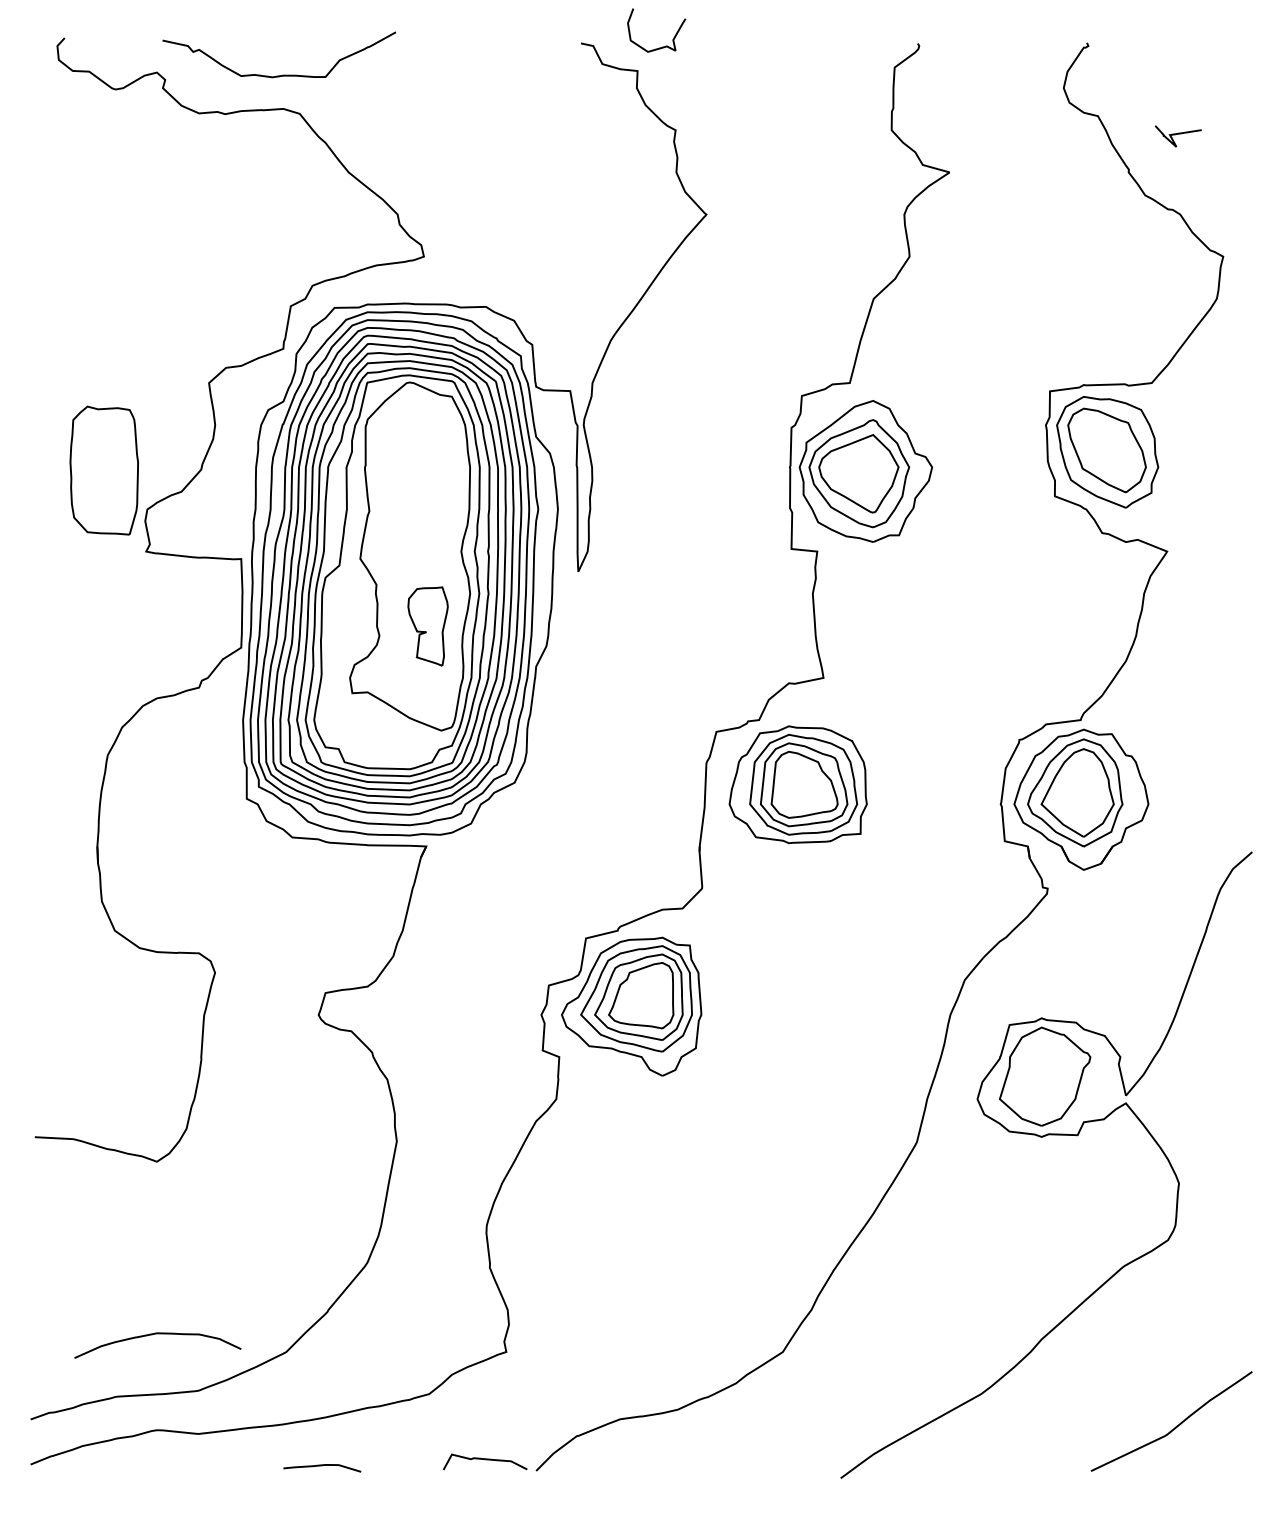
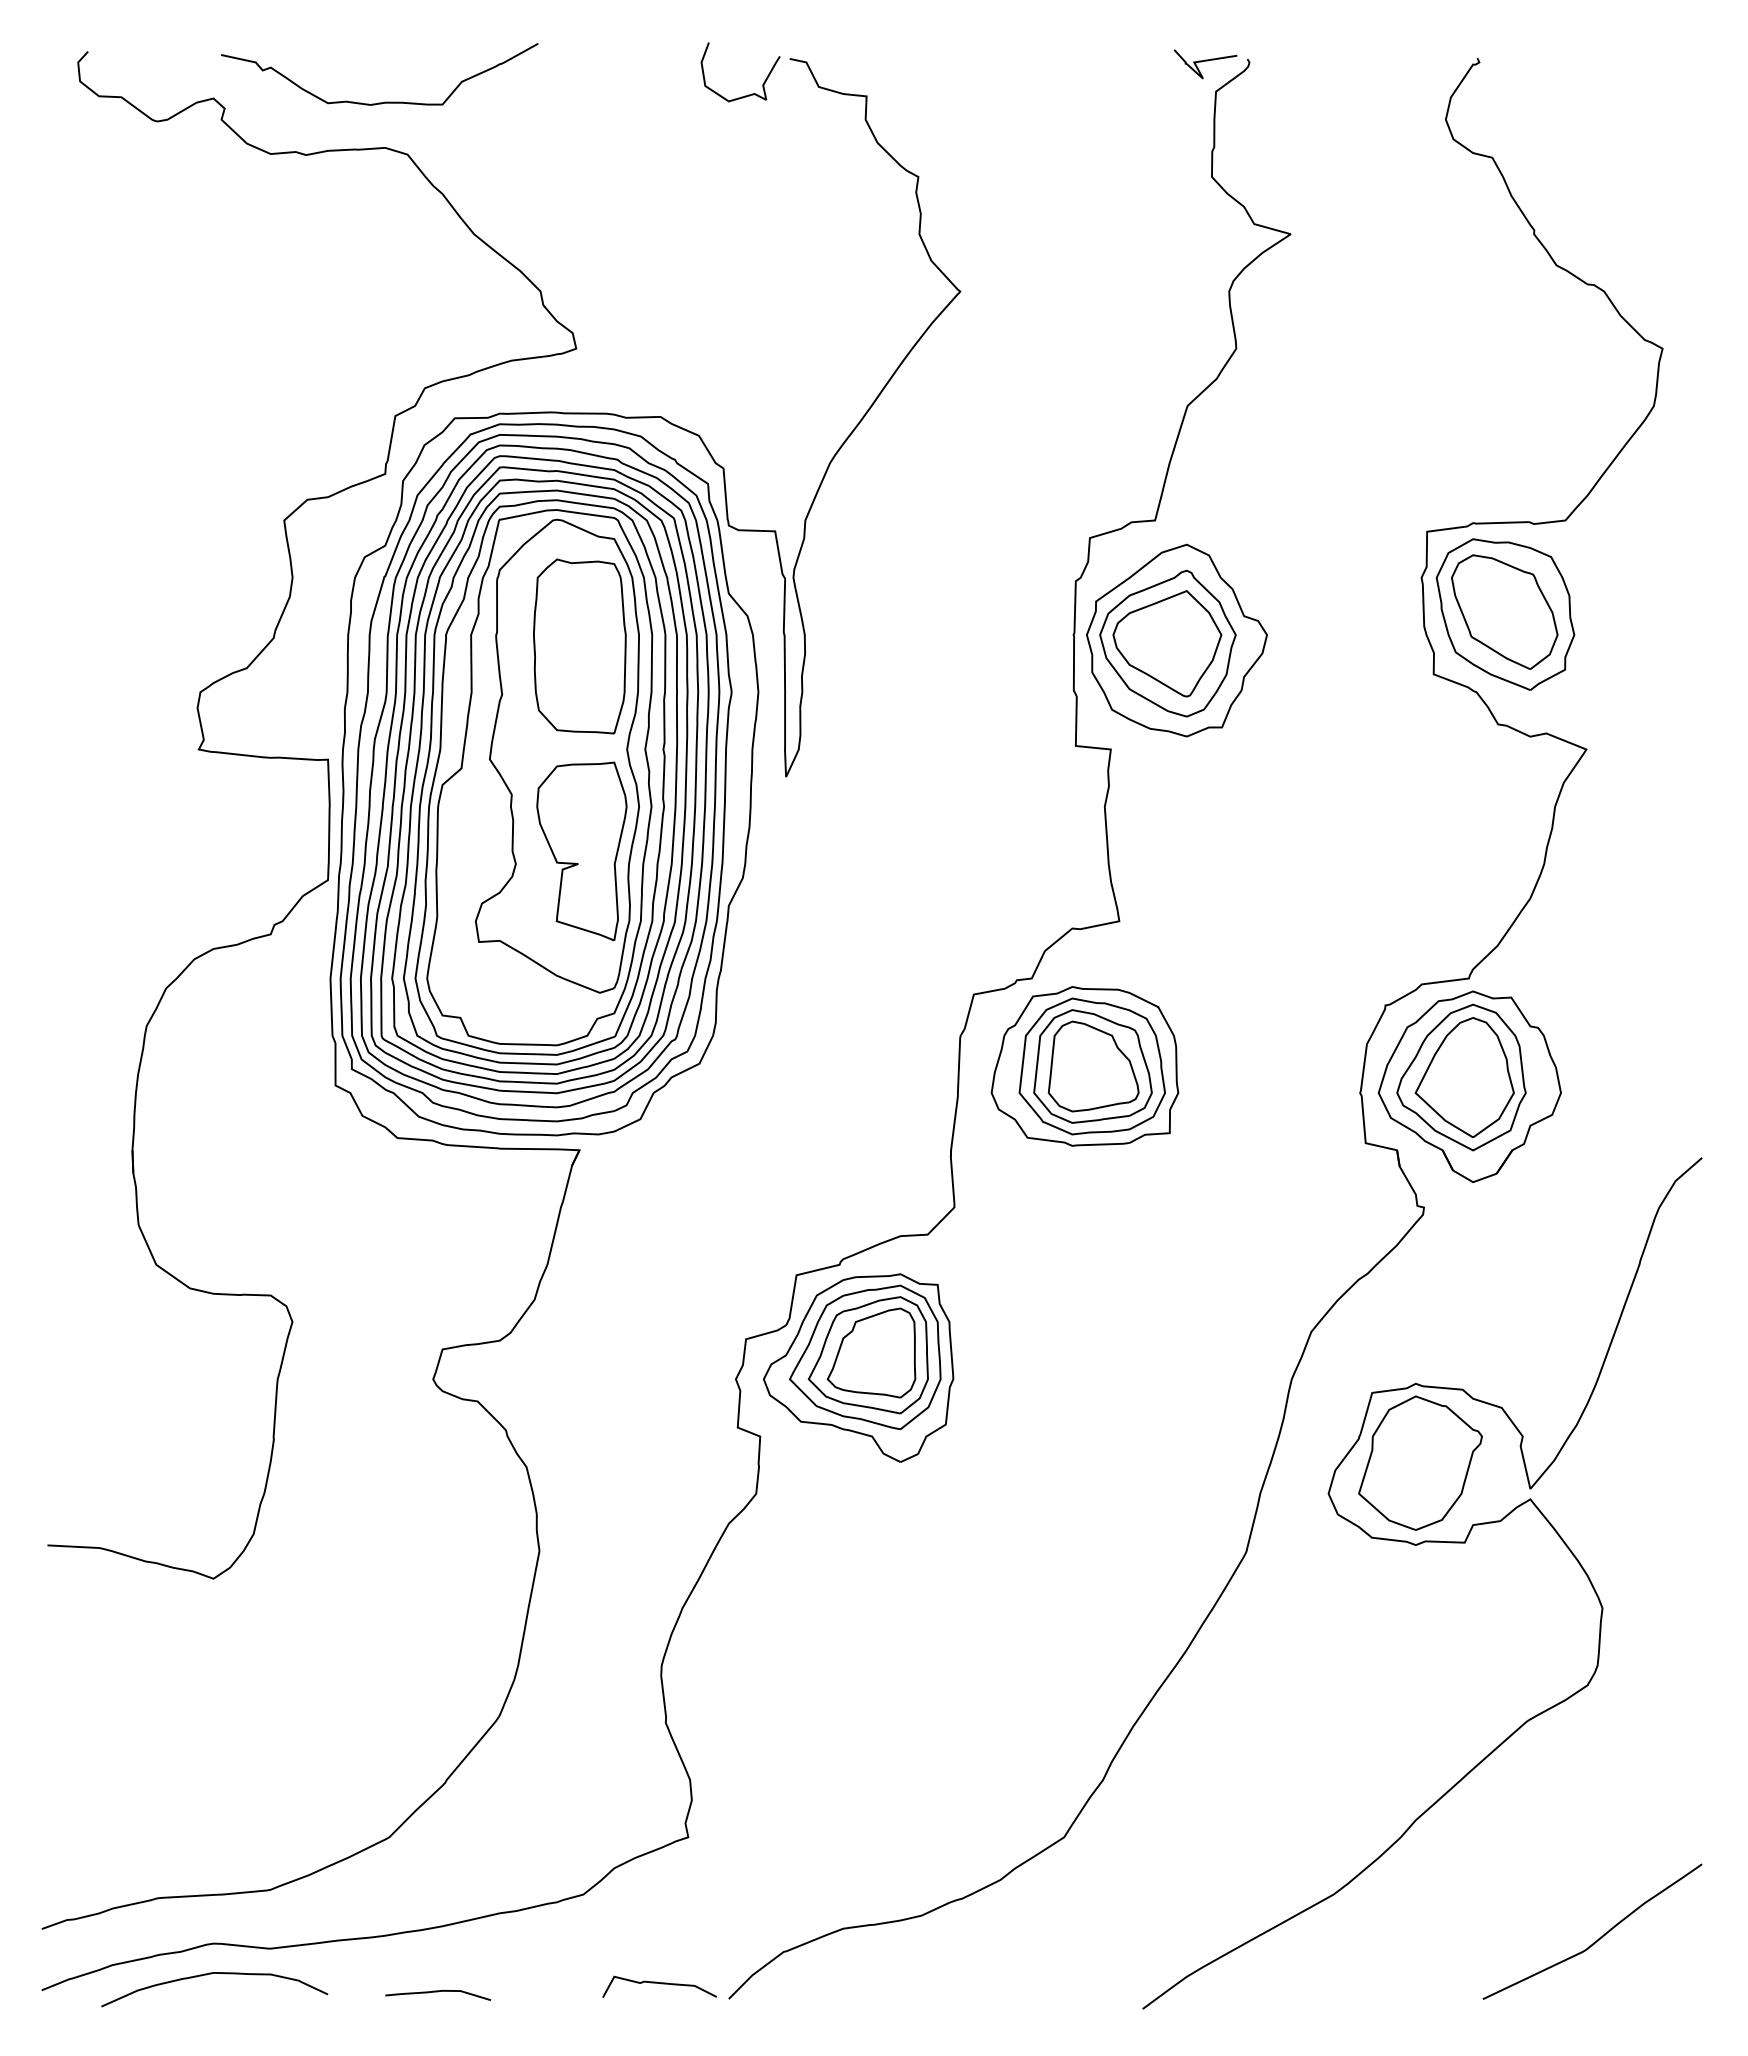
curve: (659, 47) -> (744, 95), moved
curve: (1178, 134) -> (1205, 61), moved
part: (104, 470) -> (579, 646), moved
part: (427, 626) -> (581, 851), size x1.67
curve: (155, 1334) -> (211, 1974), moved

